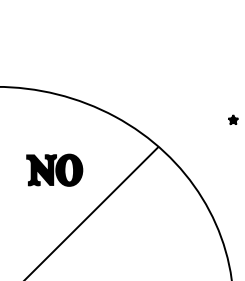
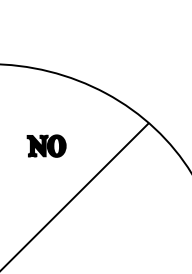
part: (54, 169) -> (46, 145), size x0.7

